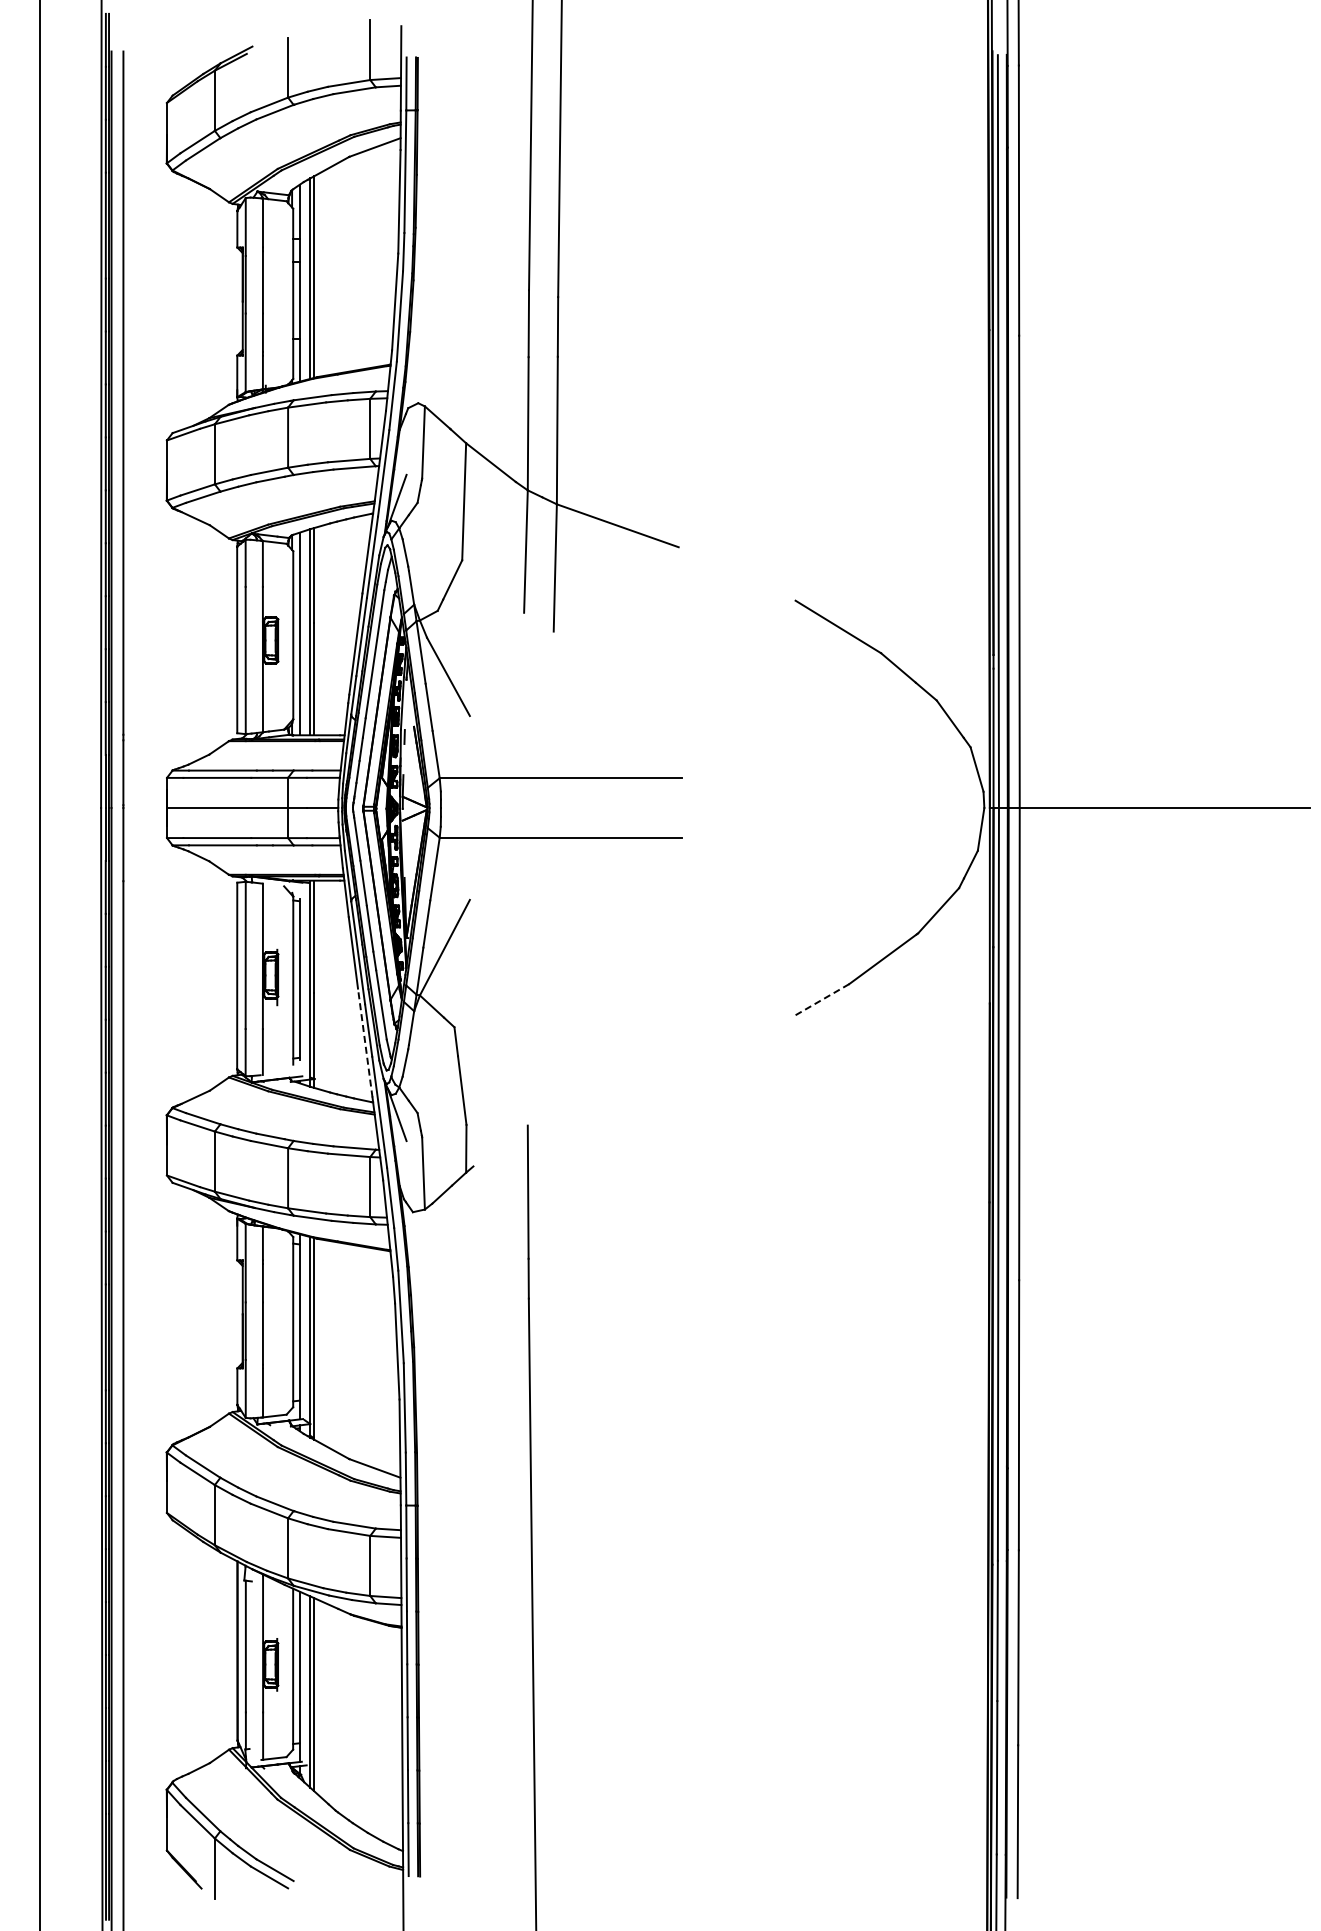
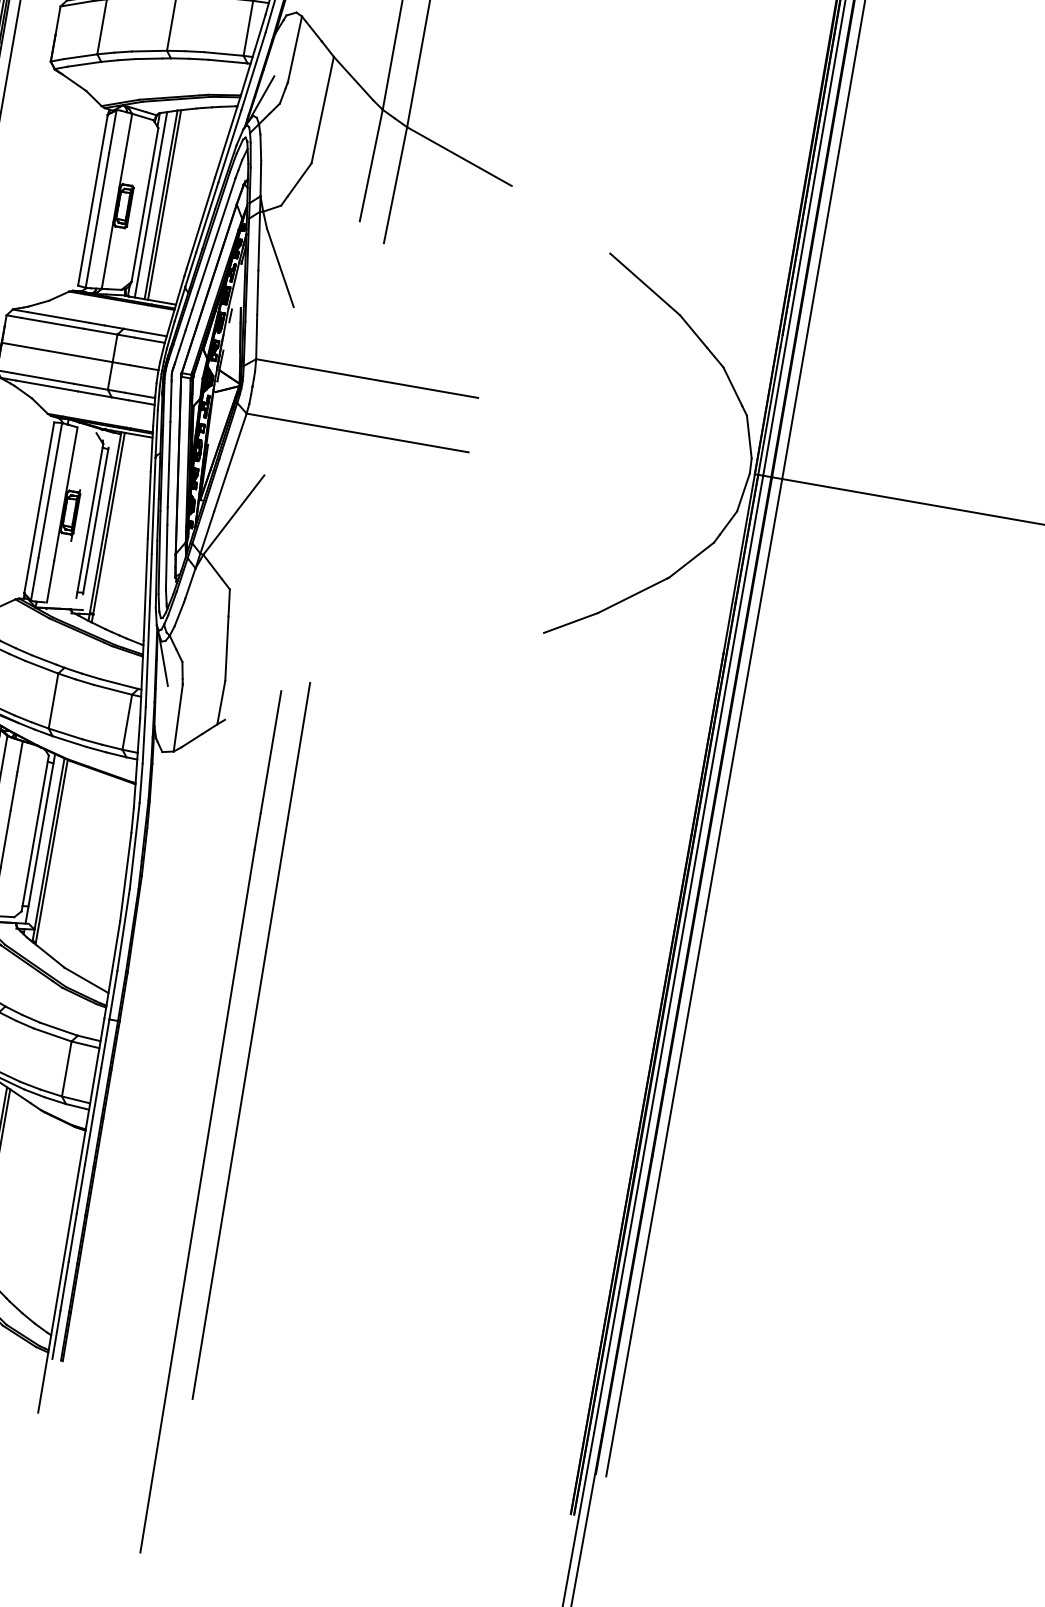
line: (822, 999) -> (571, 622), dashed -> solid
line: (365, 1043) -> (145, 590), dashed -> solid
line: (560, 1501) -> (251, 1040), added

